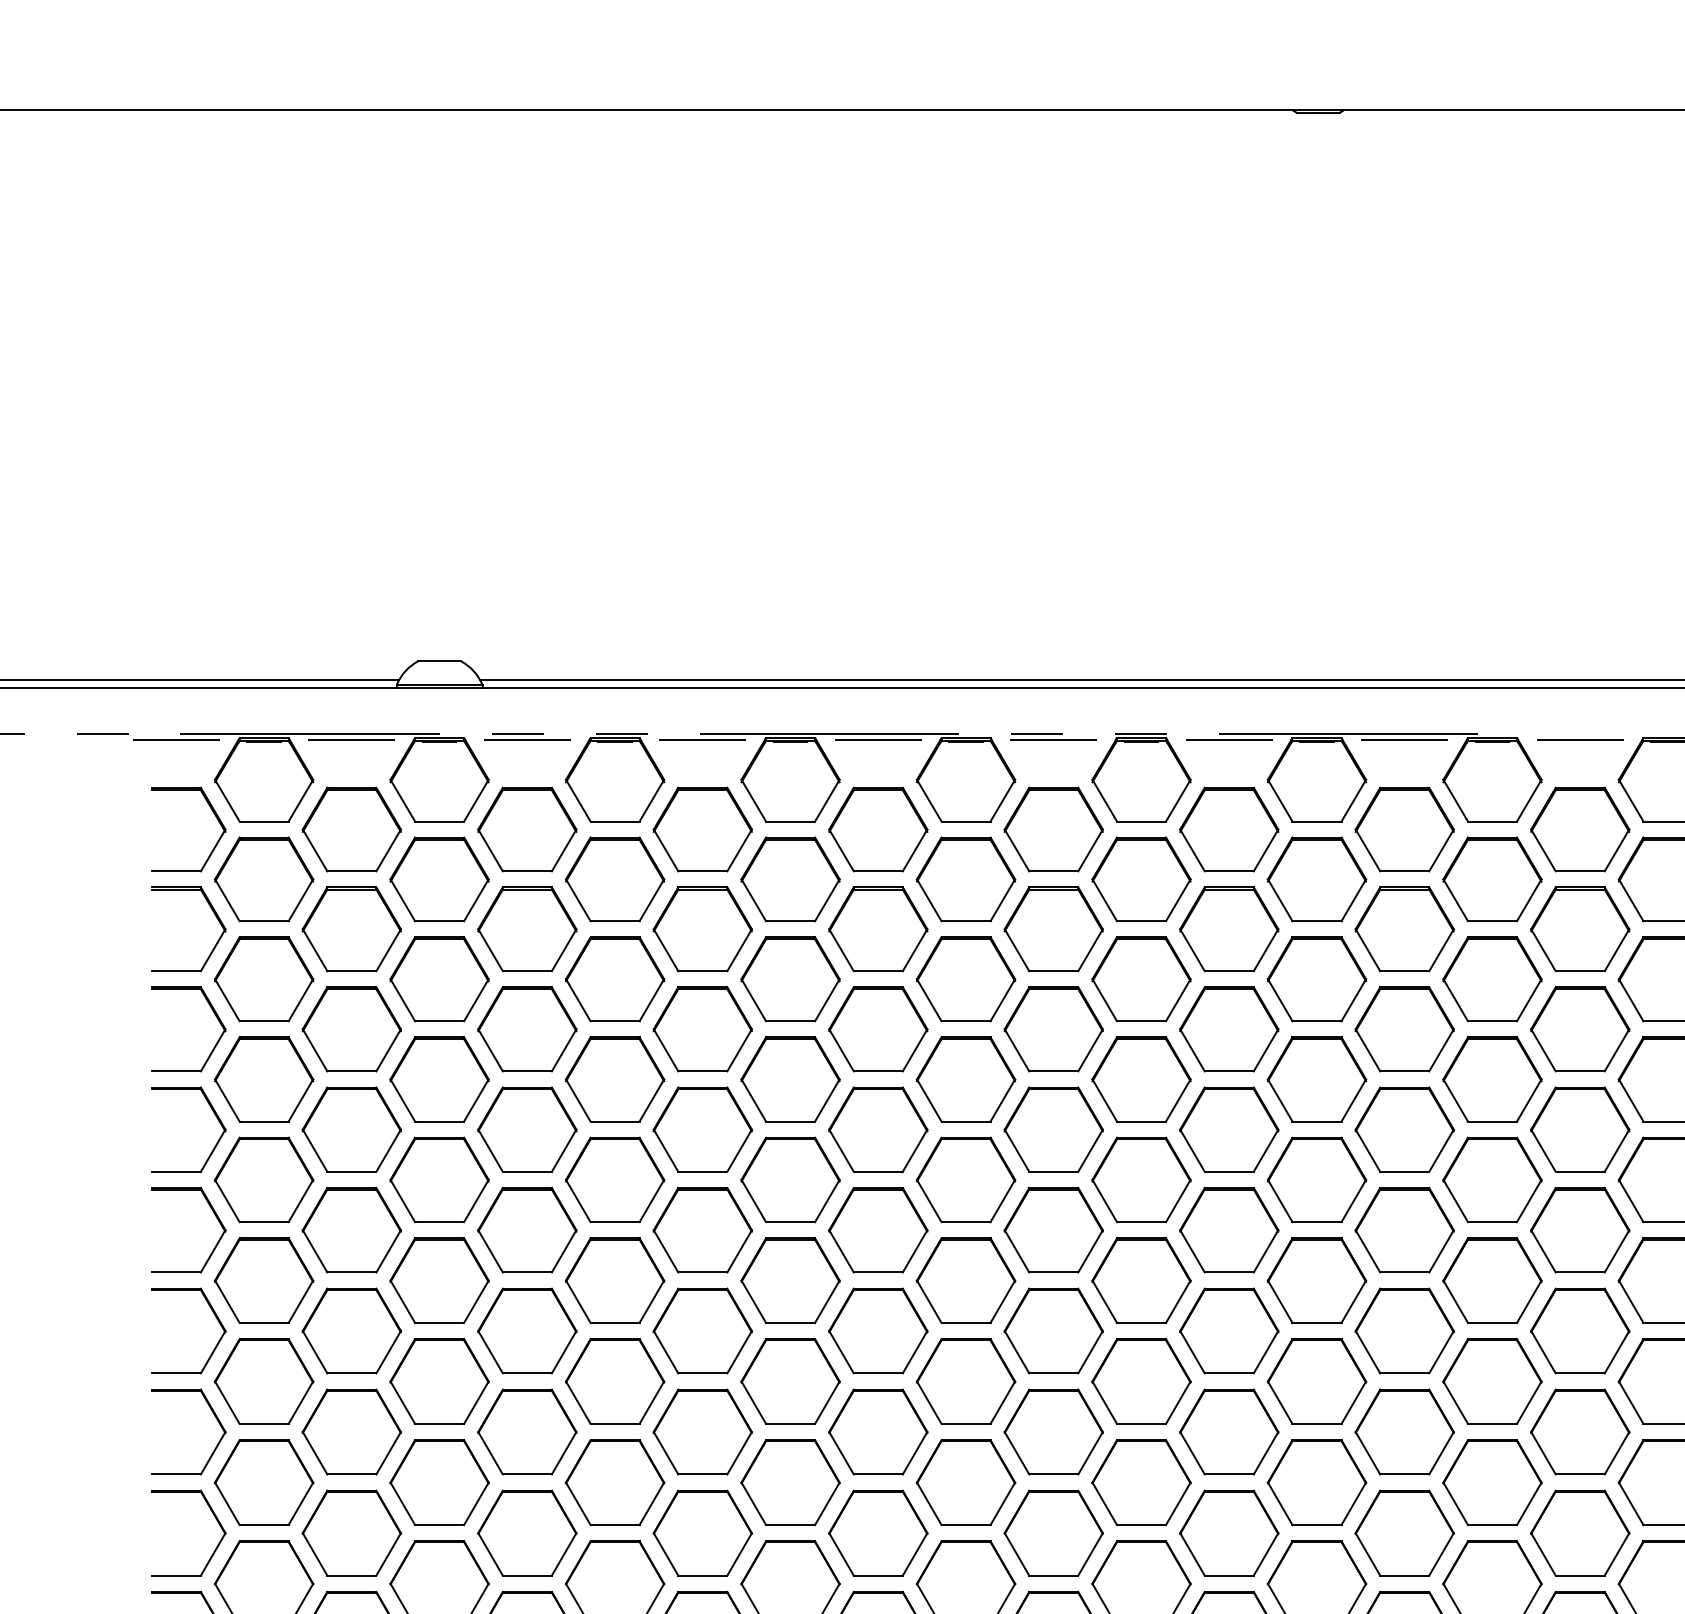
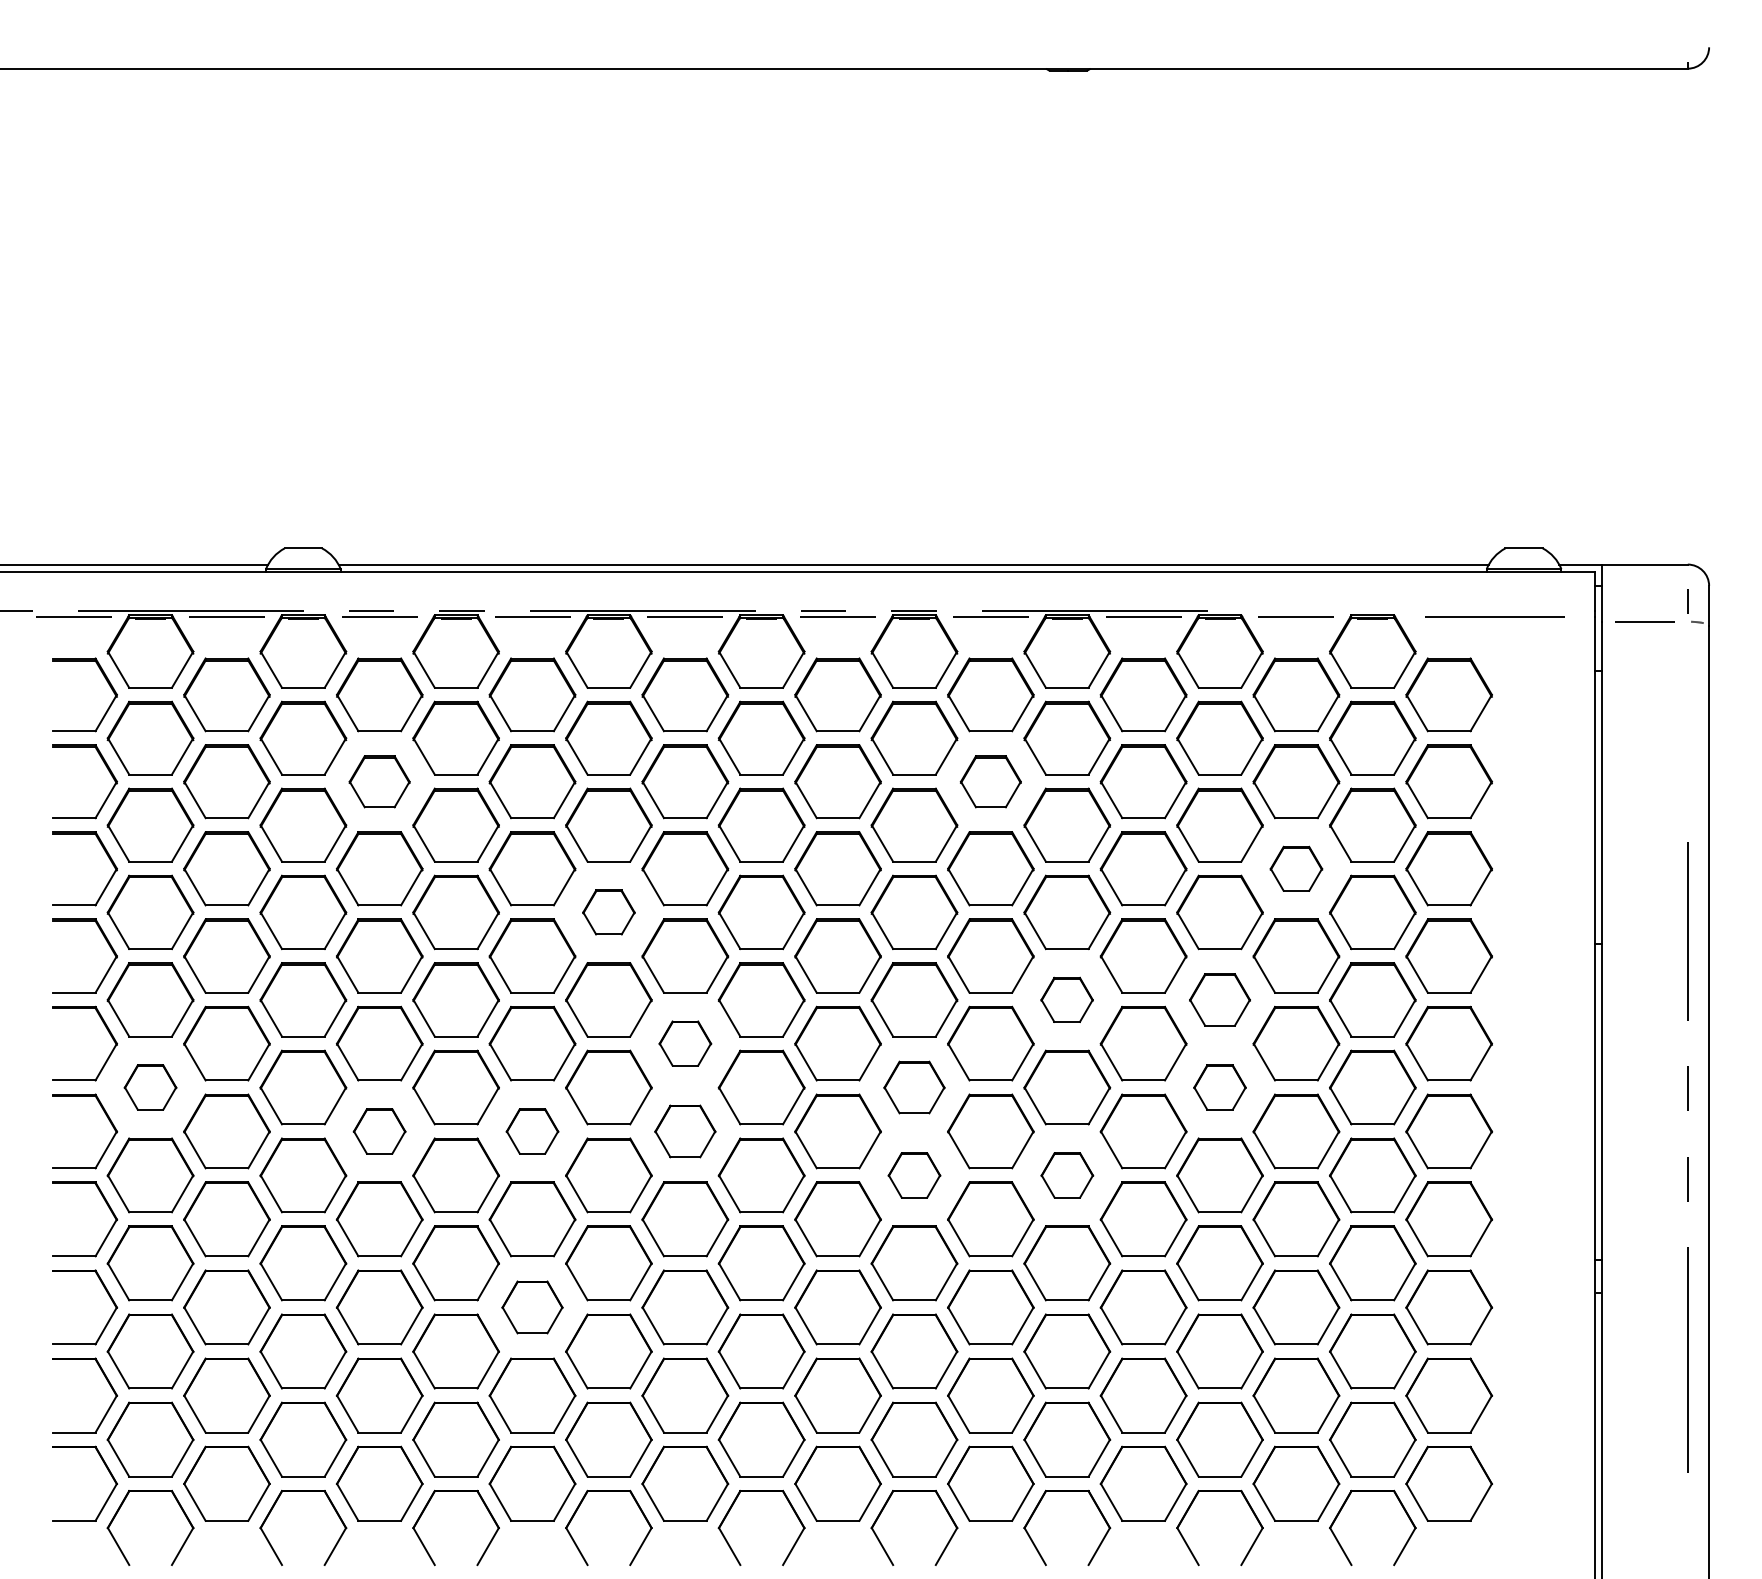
part: (527, 929) -> (379, 781), size x0.7
part: (1228, 929) -> (990, 781), size x0.7
part: (1580, 1029) -> (1296, 868), size x0.6
part: (790, 1079) -> (608, 912), size x0.6
part: (1316, 1179) -> (1066, 999), size x0.6
part: (1491, 1179) -> (1219, 999), size x0.7
part: (878, 1230) -> (685, 1043), size x0.6
part: (264, 1280) -> (150, 1087), size x0.6
part: (1141, 1280) -> (914, 1087), size x0.7
part: (1491, 1280) -> (1219, 1087), size x0.6
part: (527, 1331) -> (379, 1131), size x0.6
part: (702, 1331) -> (532, 1131), size x0.6
part: (878, 1331) -> (685, 1131), size x0.7
part: (1141, 1381) -> (914, 1175), size x0.6
part: (1317, 1381) -> (1067, 1175), size x0.6
part: (702, 1533) -> (532, 1307), size x0.7

